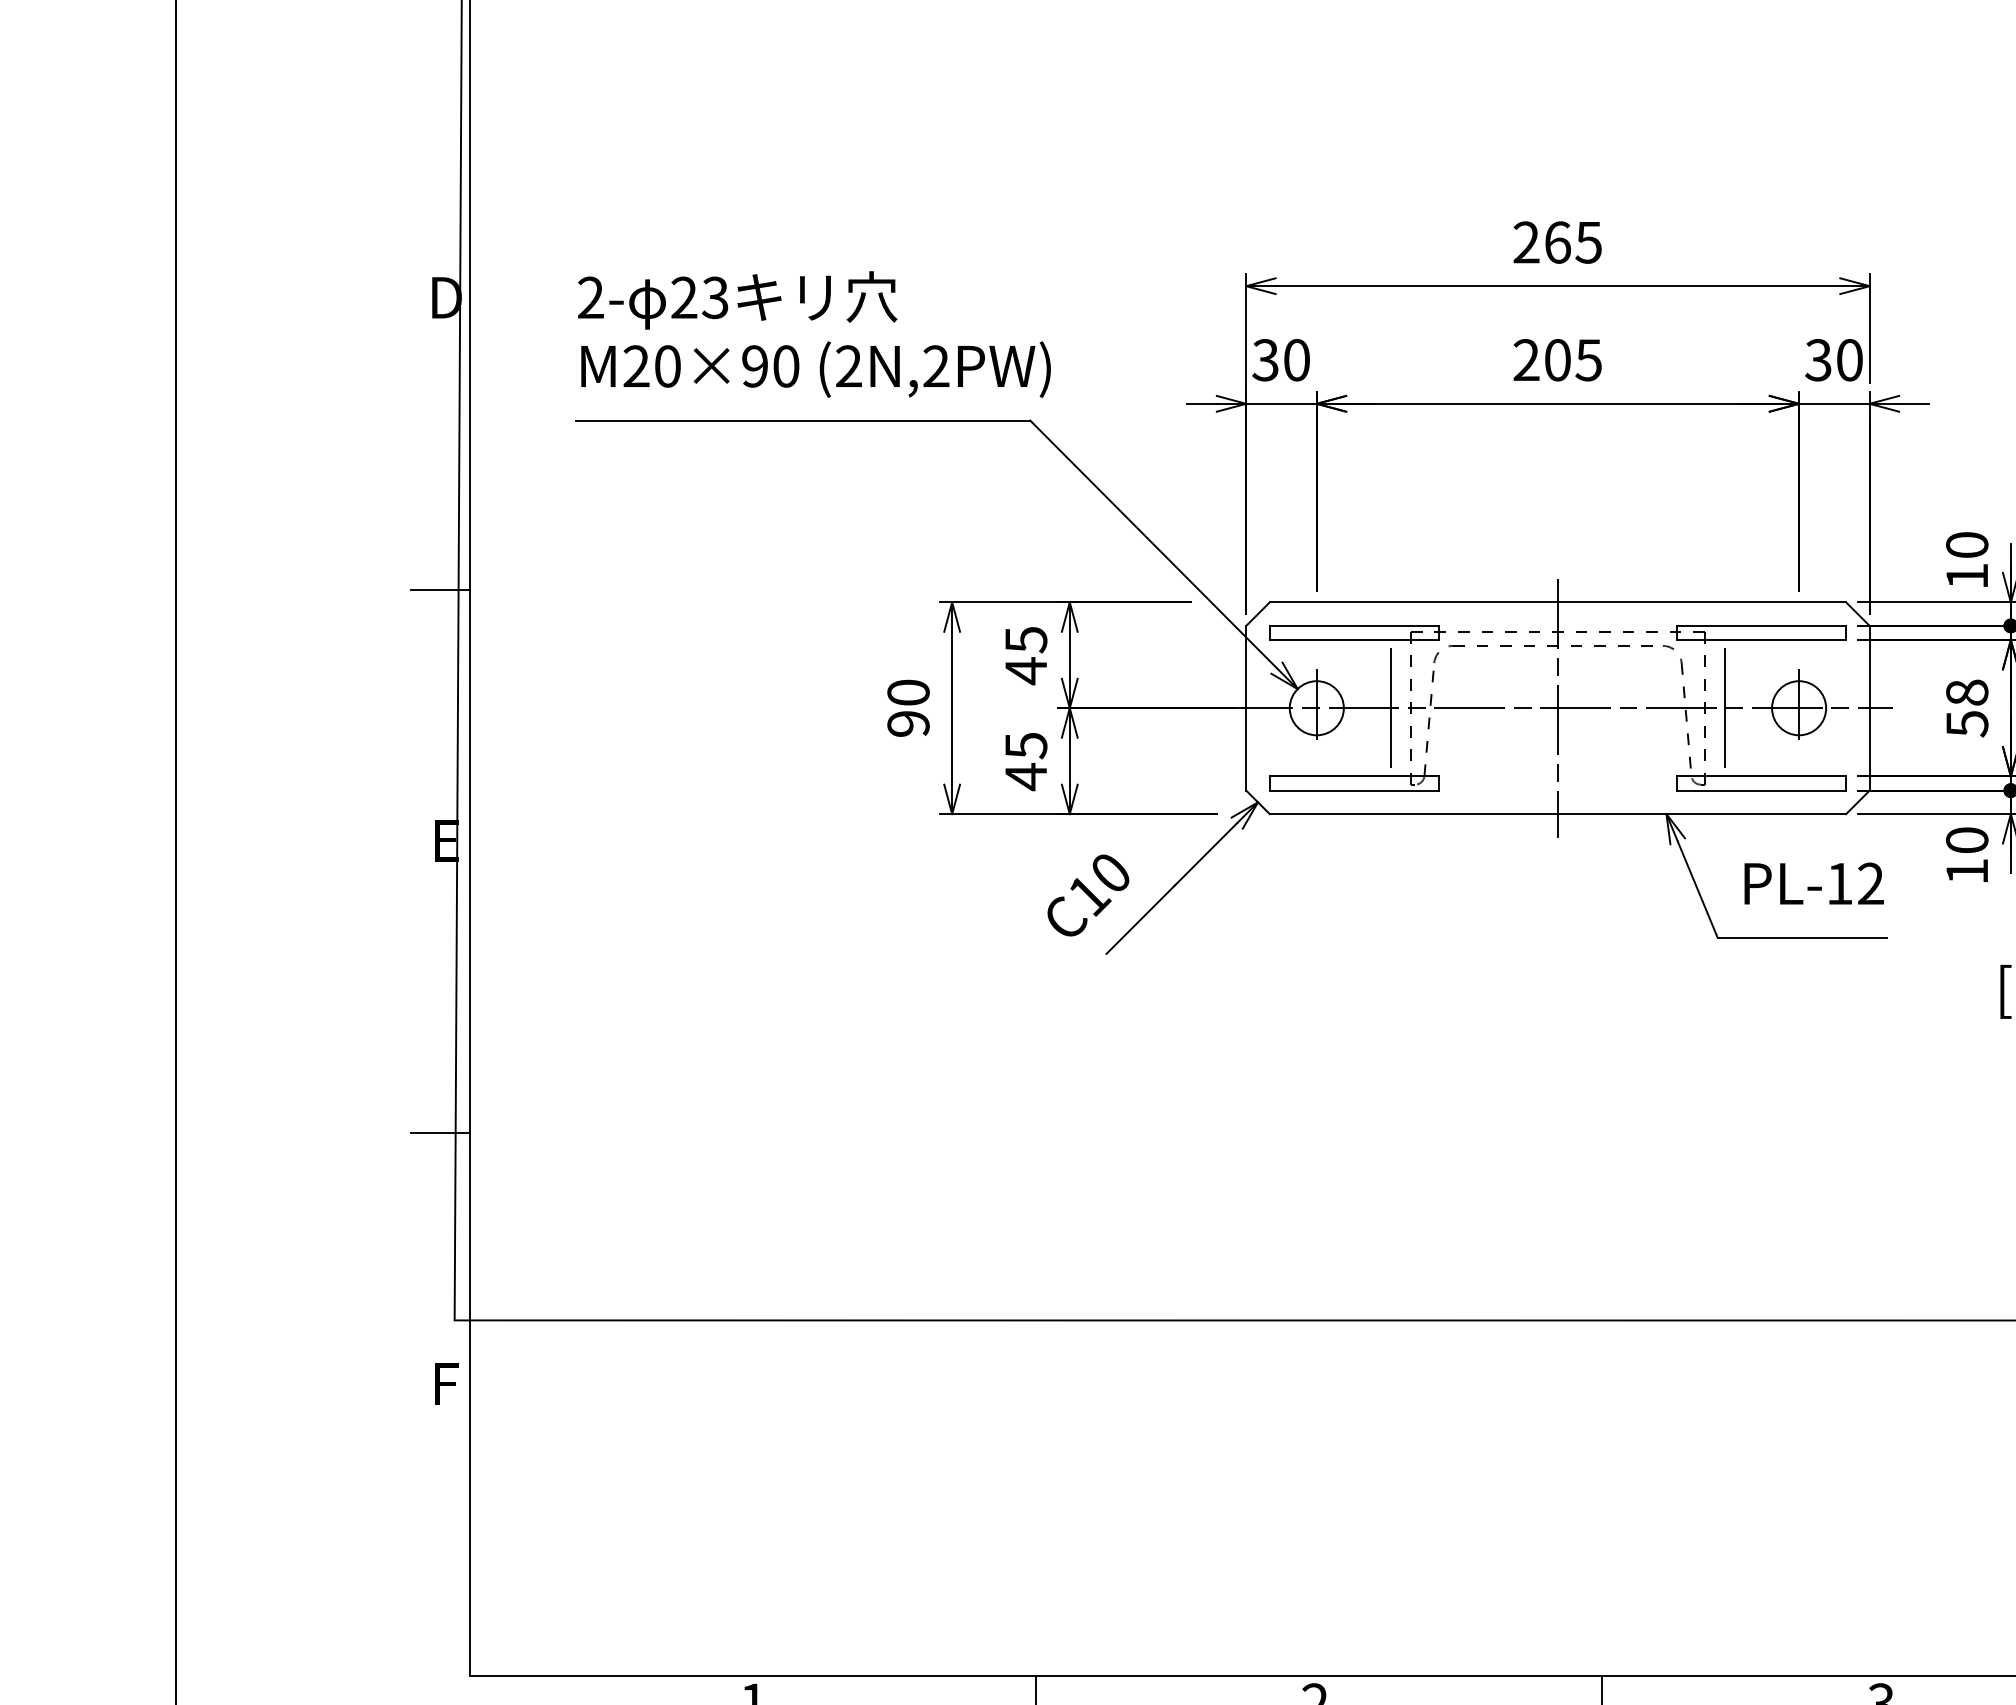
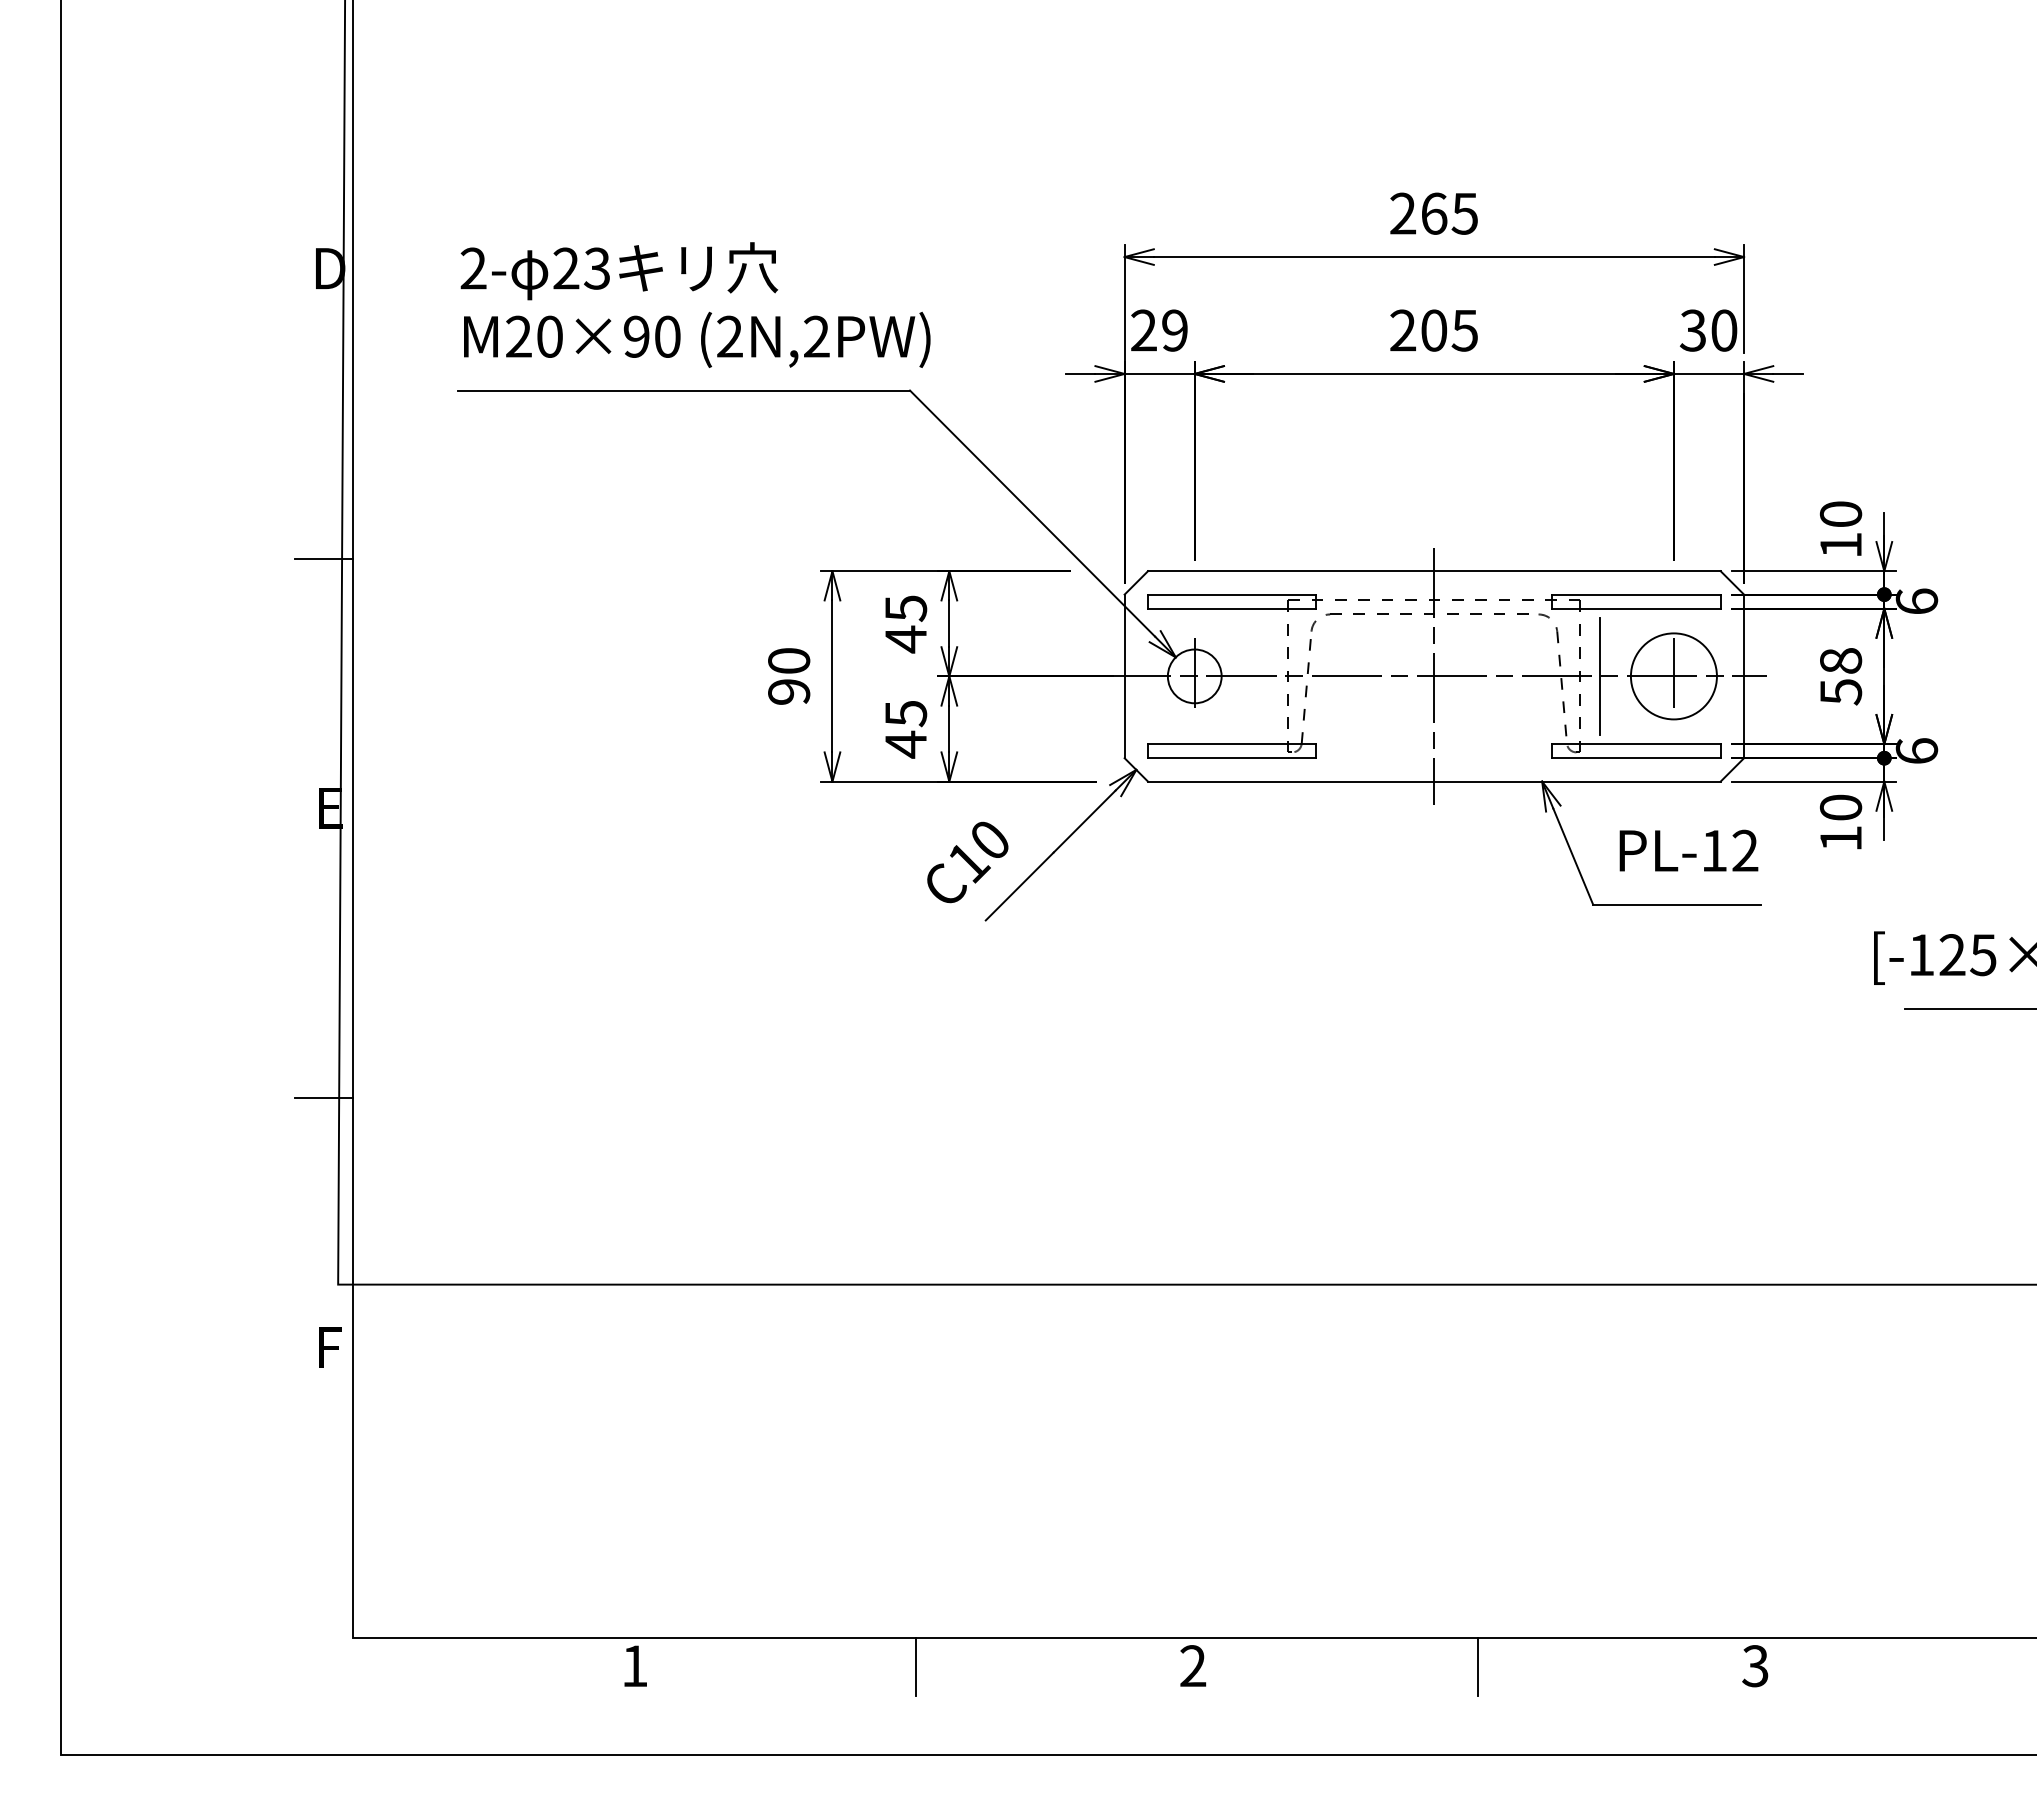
text: (1280, 360) -> (1158, 330), 30 -> 29
line: (1391, 707) -> (1268, 675), removed
circle: (1798, 708) -> (1673, 676), size x1.6

